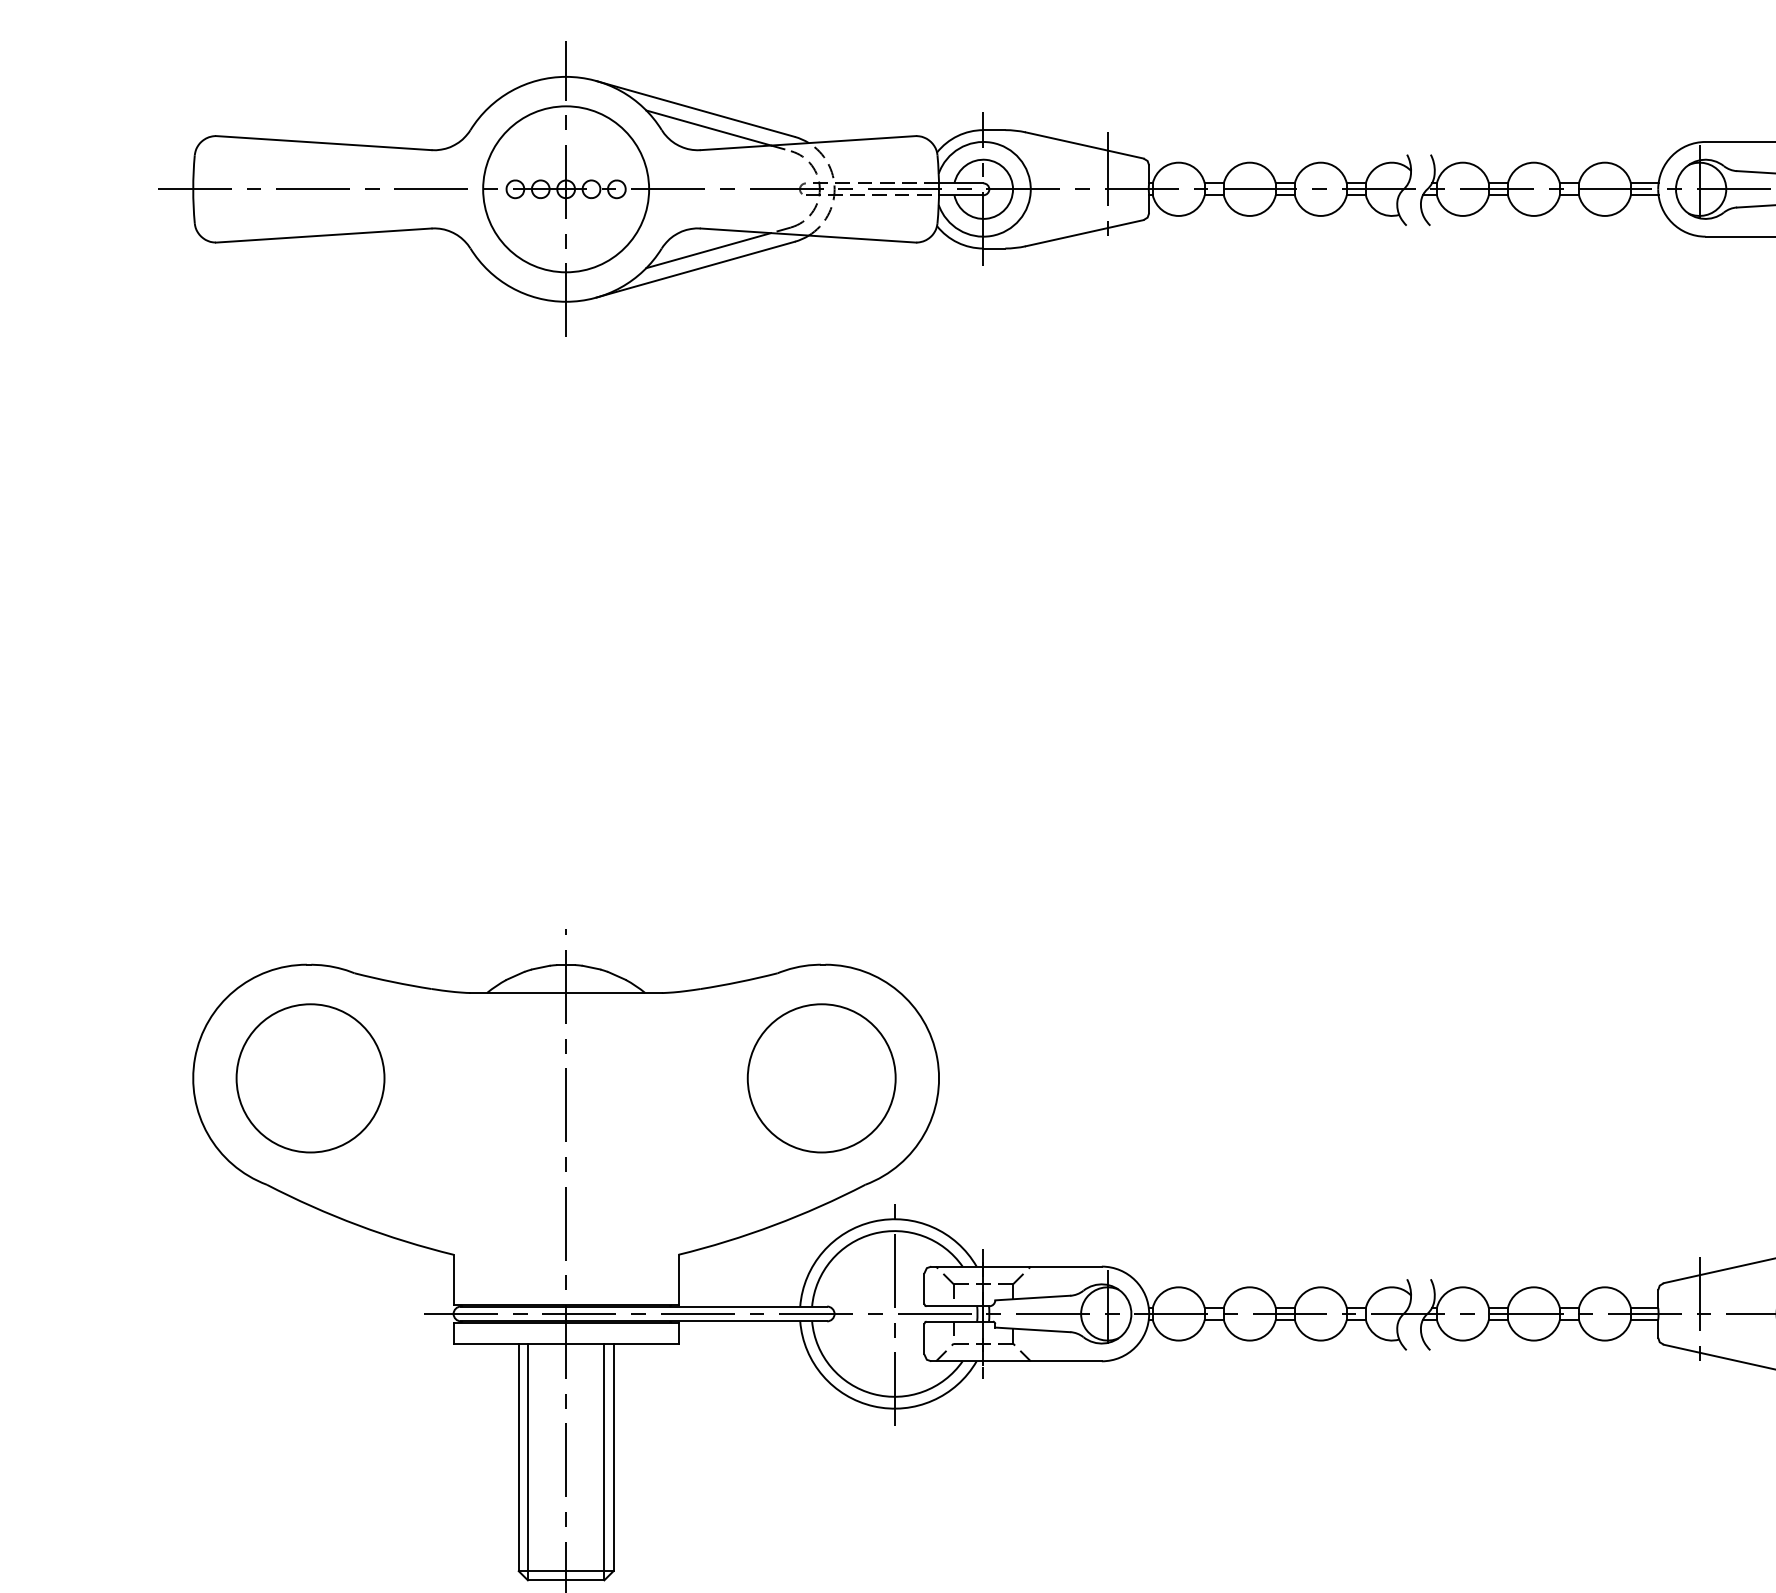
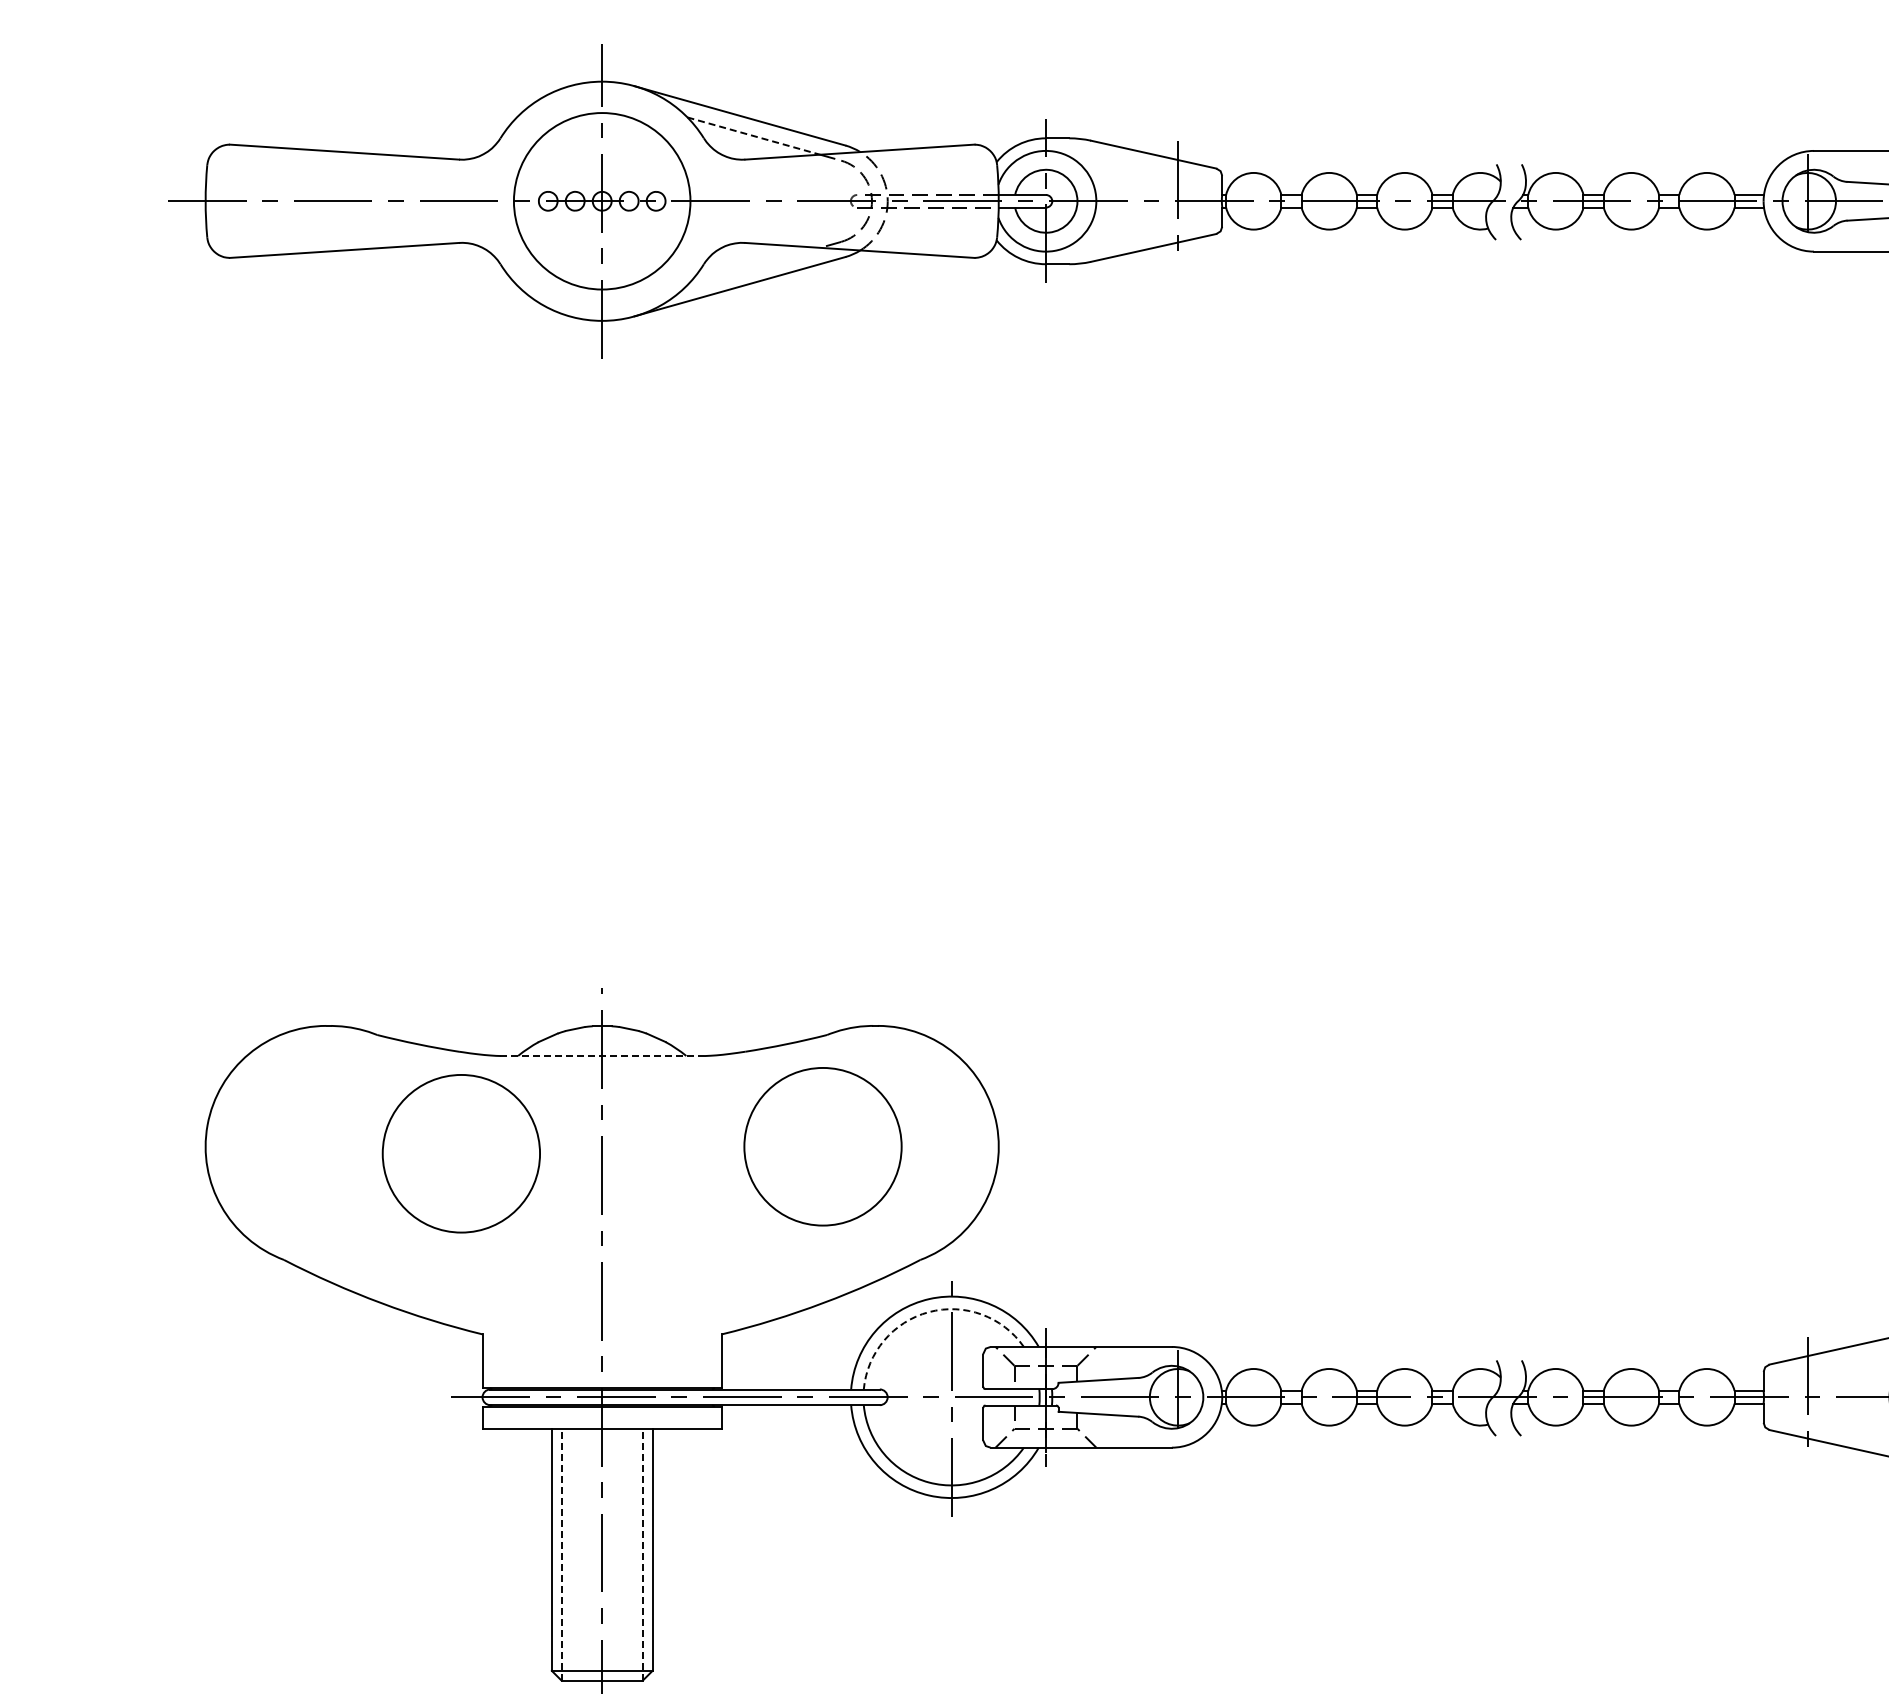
line: (708, 128) -> (753, 136), solid -> dashed
line: (708, 250) -> (753, 266), removed
line: (566, 993) -> (602, 1056), solid -> dashed
part: (309, 1078) -> (460, 1153), moved
part: (821, 1078) -> (822, 1146), moved
arc: (872, 1234) -> (928, 1312), solid -> dashed
line: (527, 1461) -> (561, 1554), solid -> dashed
line: (604, 1461) -> (642, 1554), solid -> dashed

